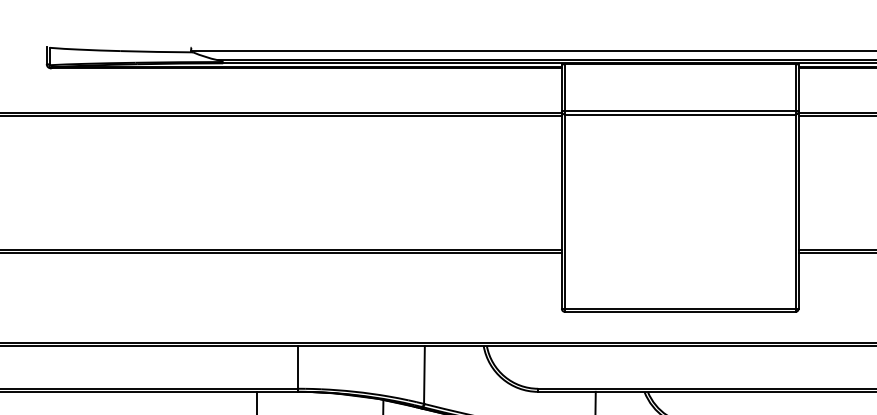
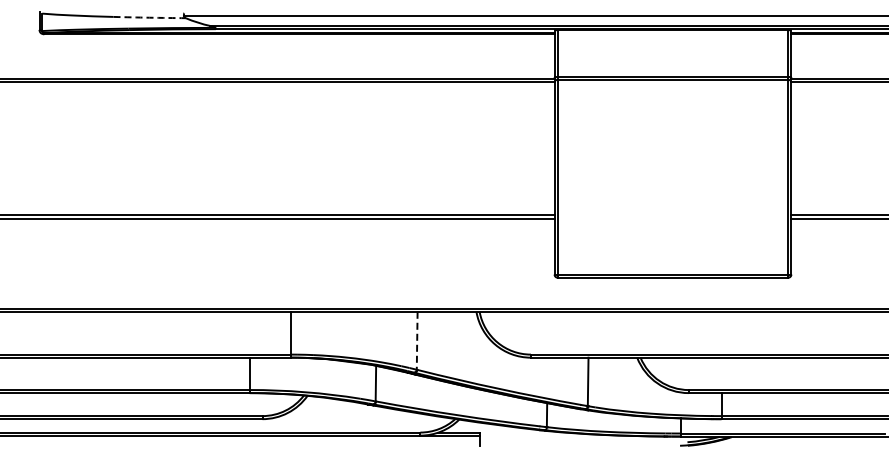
arc: (156, 51) -> (149, 17), solid -> dashed
line: (424, 374) -> (417, 340), solid -> dashed

